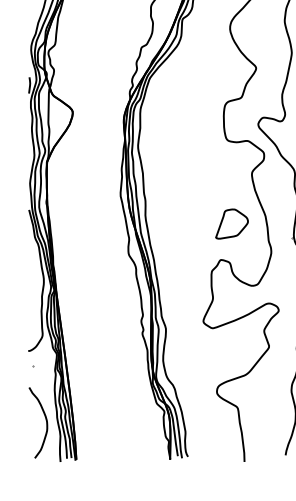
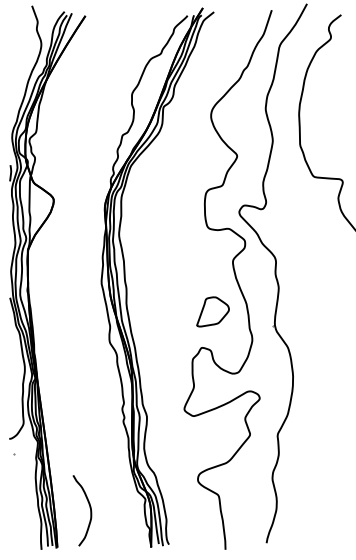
curve: (45, 420) -> (89, 508), moved

